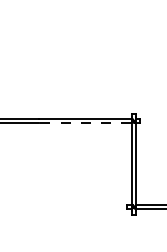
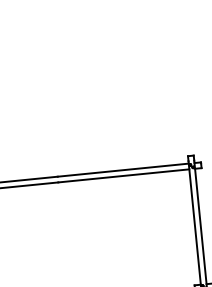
line: (84, 123) -> (122, 176), dashed -> solid

